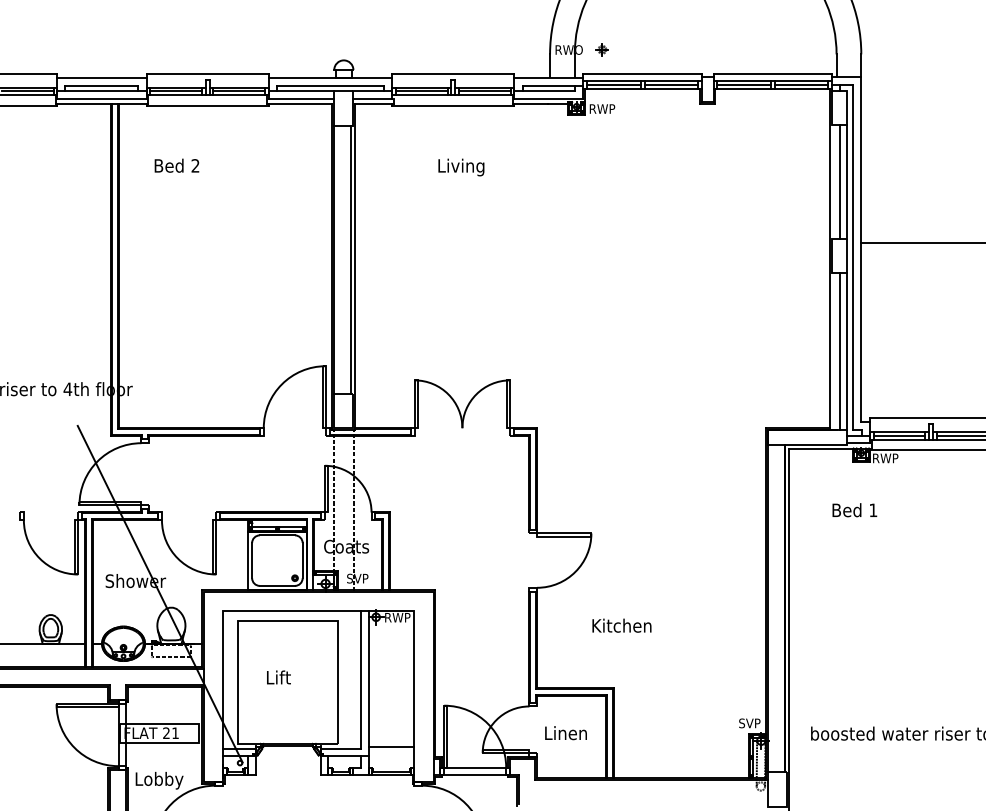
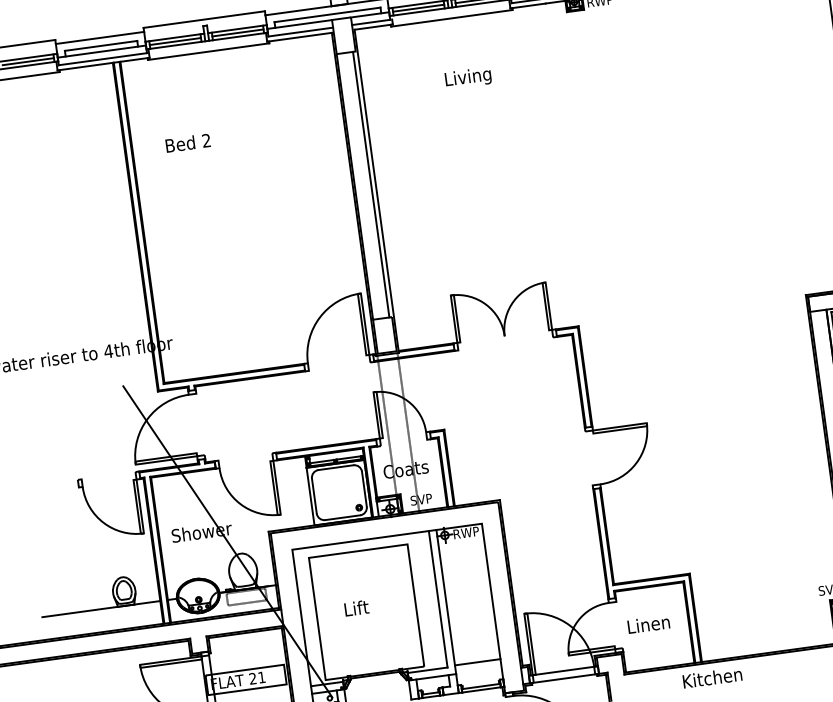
text: (176, 165) -> (187, 142), moved
text: (621, 625) -> (712, 677), moved

